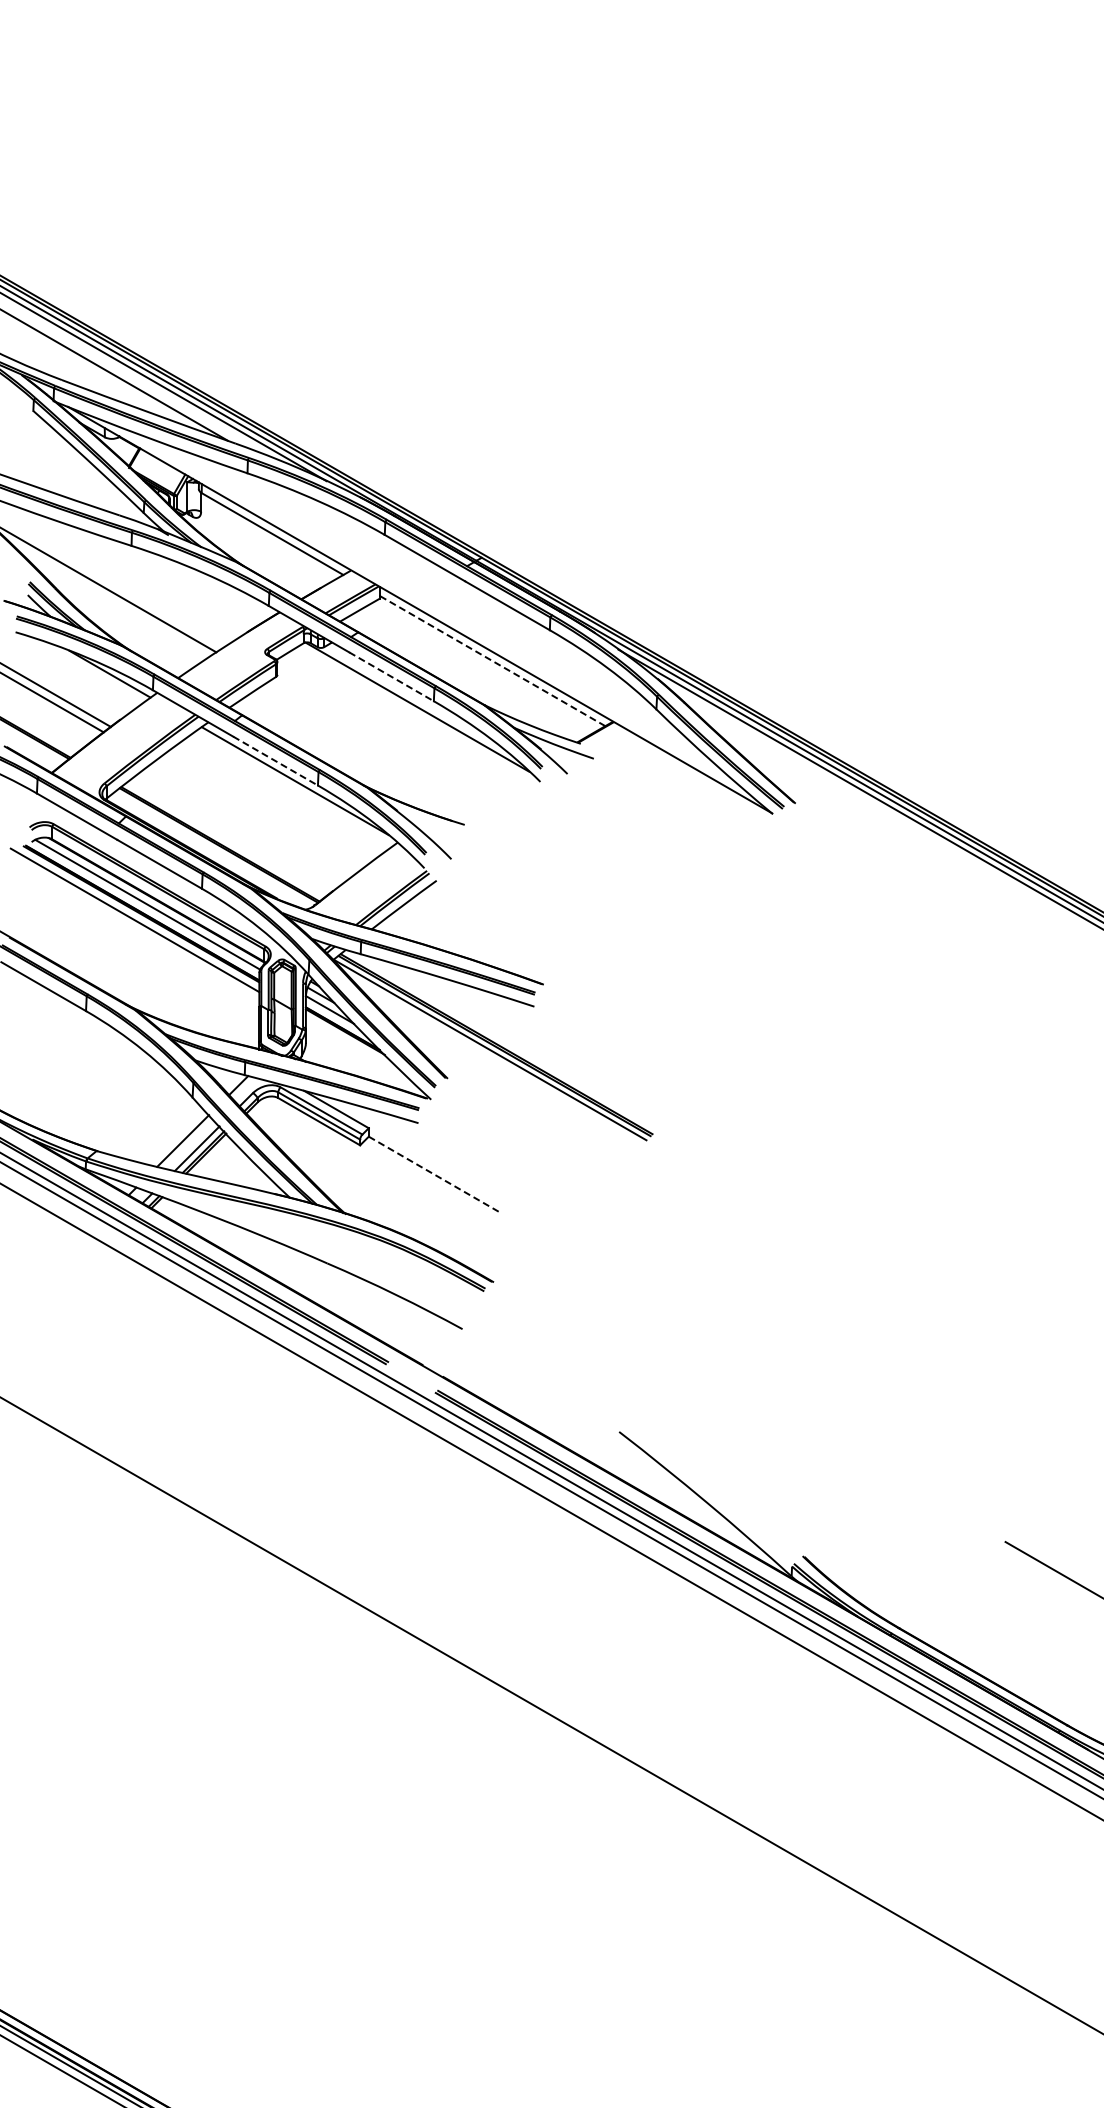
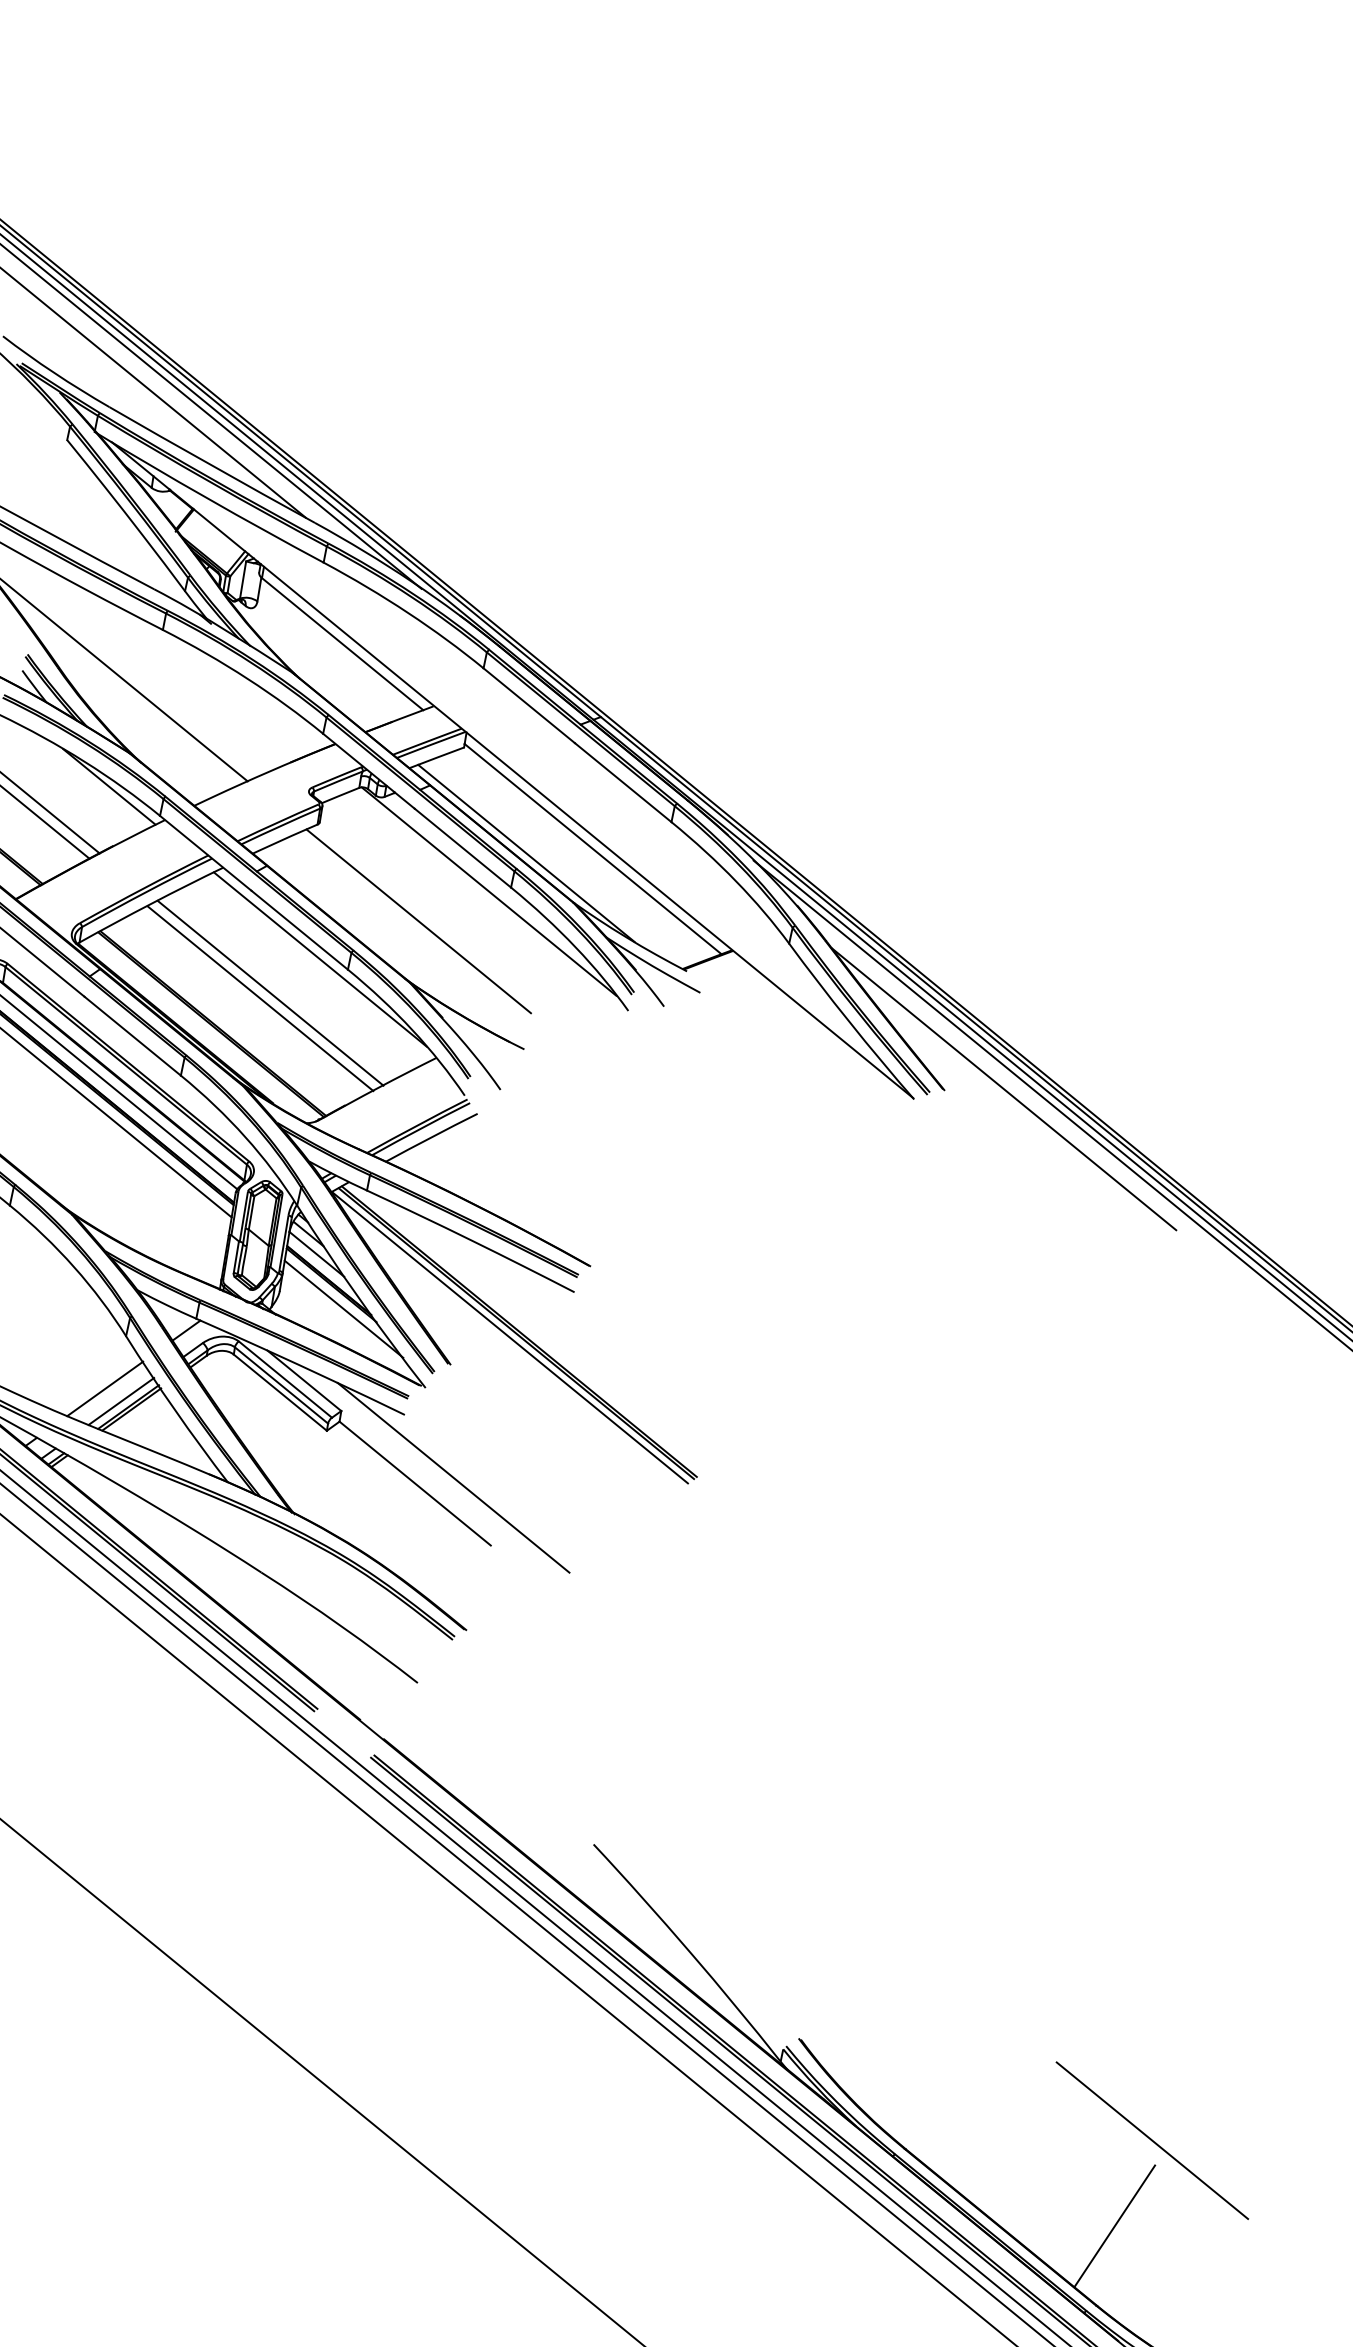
line: (492, 660) -> (593, 848), dashed -> solid
line: (441, 672) -> (526, 853), added
line: (391, 676) -> (462, 847), dashed -> solid
line: (366, 739) -> (418, 921), added
line: (275, 761) -> (299, 930), dashed -> solid
line: (841, 794) -> (1004, 1088), added
line: (260, 813) -> (269, 993), added
line: (253, 818) -> (260, 997), added
line: (357, 1049) -> (343, 1309), added
line: (464, 1165) -> (453, 1477), added
line: (435, 1175) -> (415, 1484), dashed -> solid
line: (1070, 1661) -> (1113, 2226), added

